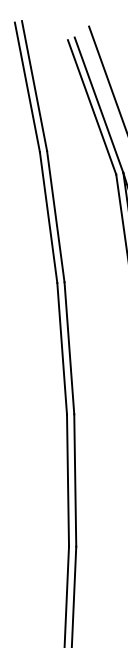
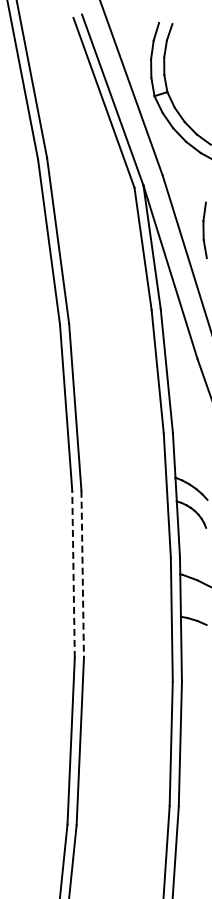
line: (67, 480) -> (73, 574), solid -> dashed
line: (75, 480) -> (82, 574), solid -> dashed

